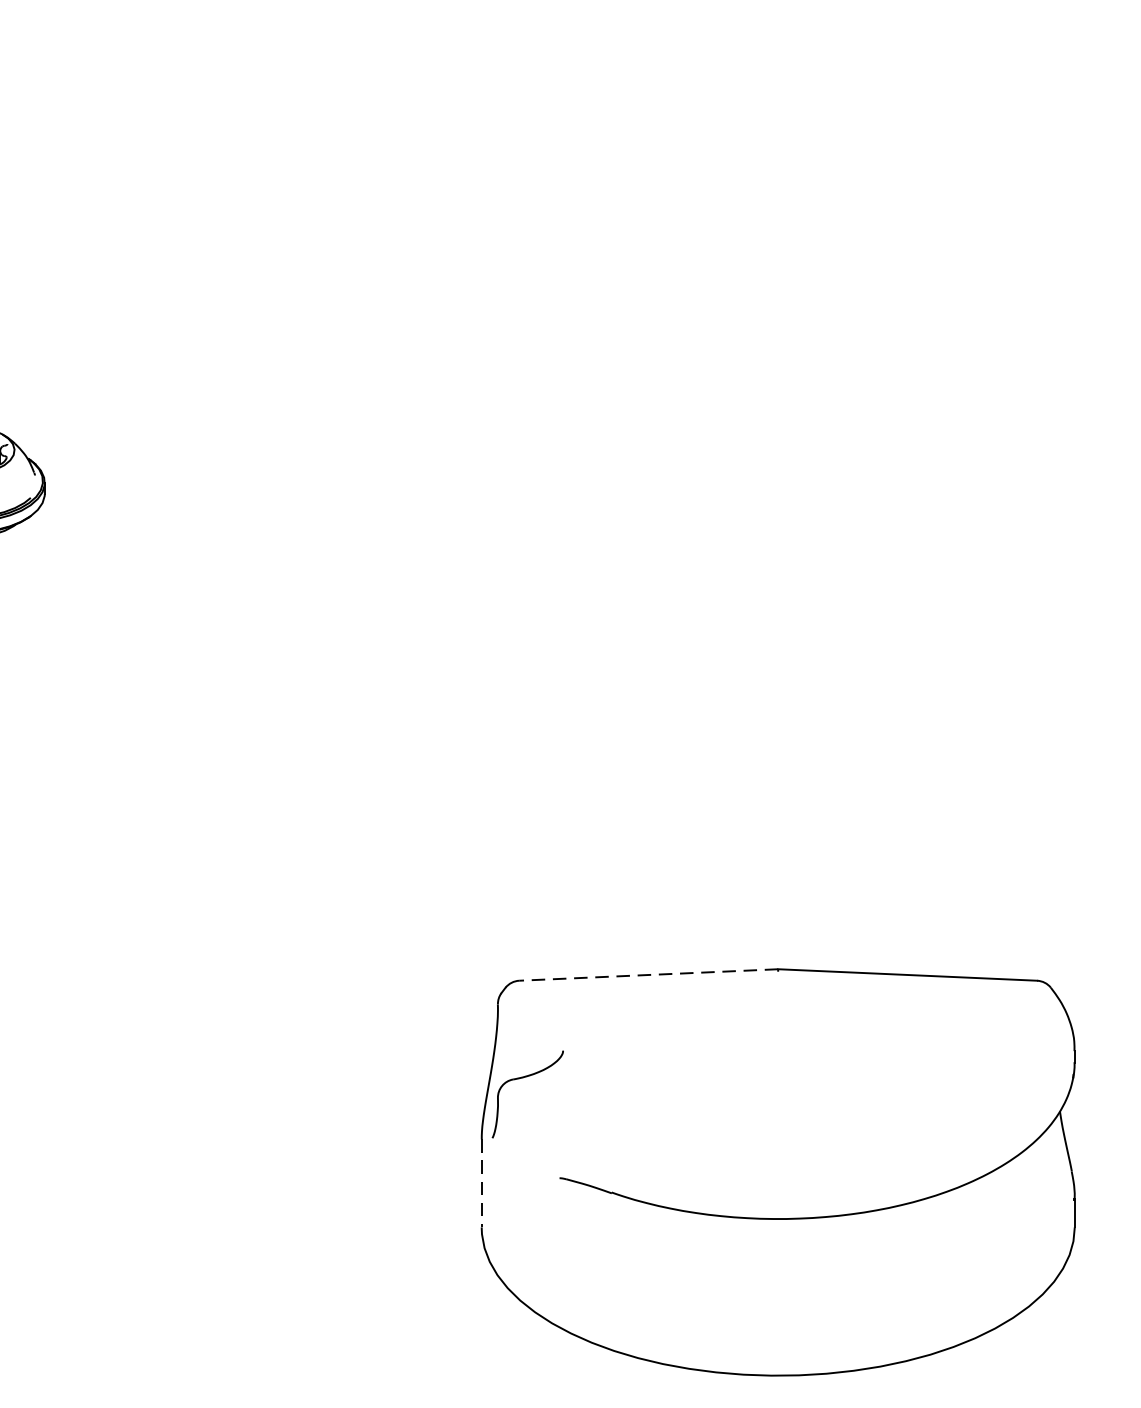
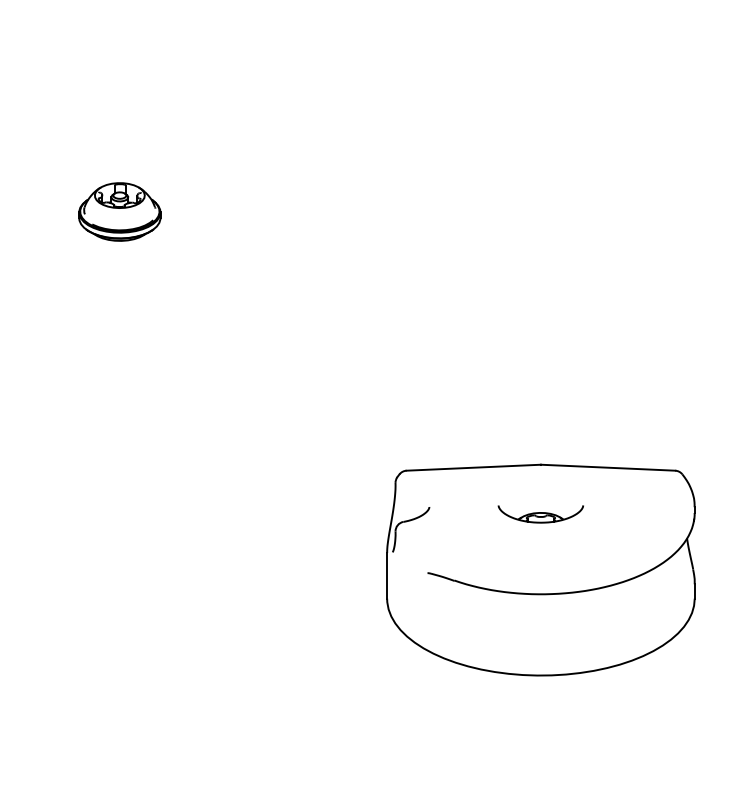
line: (648, 974) -> (473, 467), dashed -> solid
part: (777, 1065) -> (540, 514), added
line: (482, 1182) -> (387, 575), dashed -> solid

